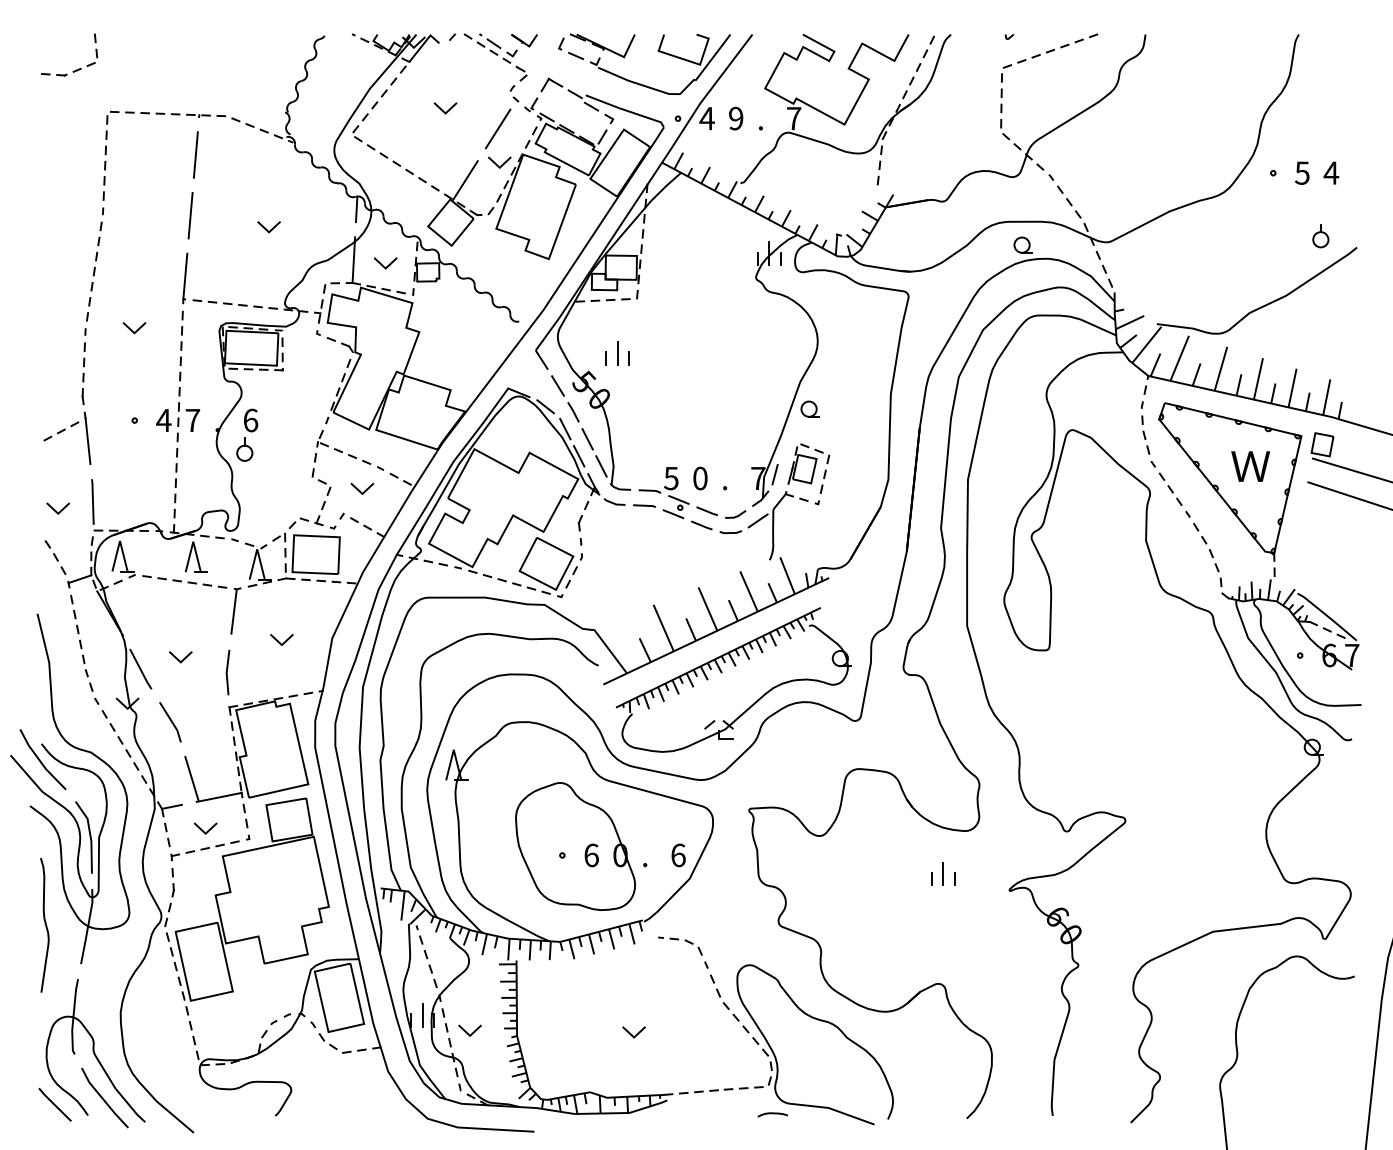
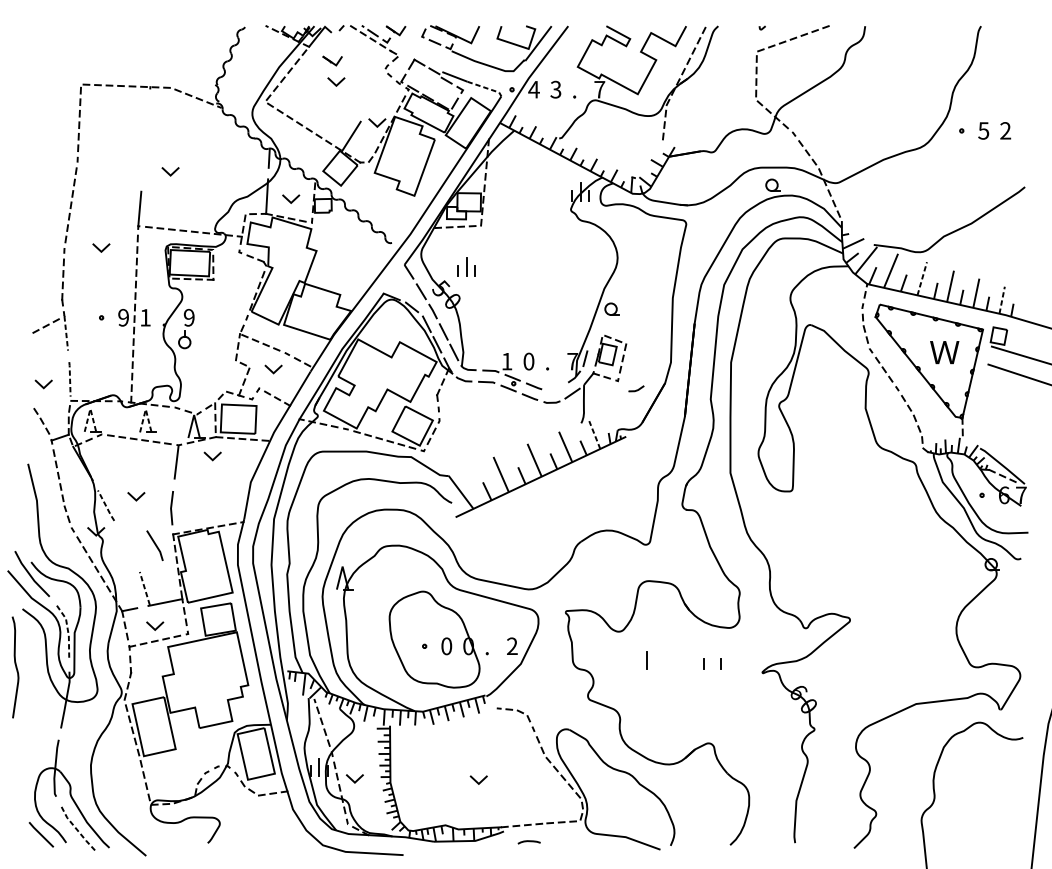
part: (73, 70) -> (55, 53), removed
part: (440, 80) -> (332, 60), added
line: (643, 116) -> (485, 88), solid -> dashed
text: (735, 118) -> (555, 89), 9 -> 3
line: (497, 128) -> (375, 97), removed
line: (195, 154) -> (147, 116), removed
text: (1331, 172) -> (1005, 130), 4 -> 2
line: (190, 215) -> (143, 162), removed
line: (266, 228) -> (168, 172), moved
part: (1320, 236) -> (997, 178), removed
line: (1220, 368) -> (921, 278), solid -> dashed
line: (1326, 396) -> (1001, 299), solid -> dashed
text: (163, 420) -> (123, 317), 4 -> 9
text: (192, 420) -> (145, 317), 7 -> 1
text: (250, 420) -> (189, 317), 6 -> 9
line: (88, 441) -> (66, 333), solid -> dashed
text: (671, 478) -> (507, 361), 5 -> 1
line: (93, 501) -> (70, 378), solid -> dashed
line: (736, 515) -> (637, 389), moved
line: (120, 541) -> (90, 409), solid -> dashed
line: (193, 541) -> (145, 409), solid -> dashed
line: (787, 575) -> (594, 434), solid -> dashed
line: (279, 641) -> (210, 457), moved
part: (734, 666) -> (554, 503), removed
line: (140, 669) -> (105, 505), solid -> dashed
line: (170, 721) -> (155, 545), moved
line: (191, 778) -> (144, 588), solid -> dashed
line: (90, 835) -> (68, 631), solid -> dashed
text: (591, 855) -> (446, 646), 6 -> 0
text: (678, 855) -> (512, 646), 6 -> 2
line: (942, 873) -> (646, 660), moved
curve: (45, 925) -> (16, 667), moved
line: (103, 1099) -> (77, 830), solid -> dashed
curve: (772, 1114) -> (529, 842), moved

